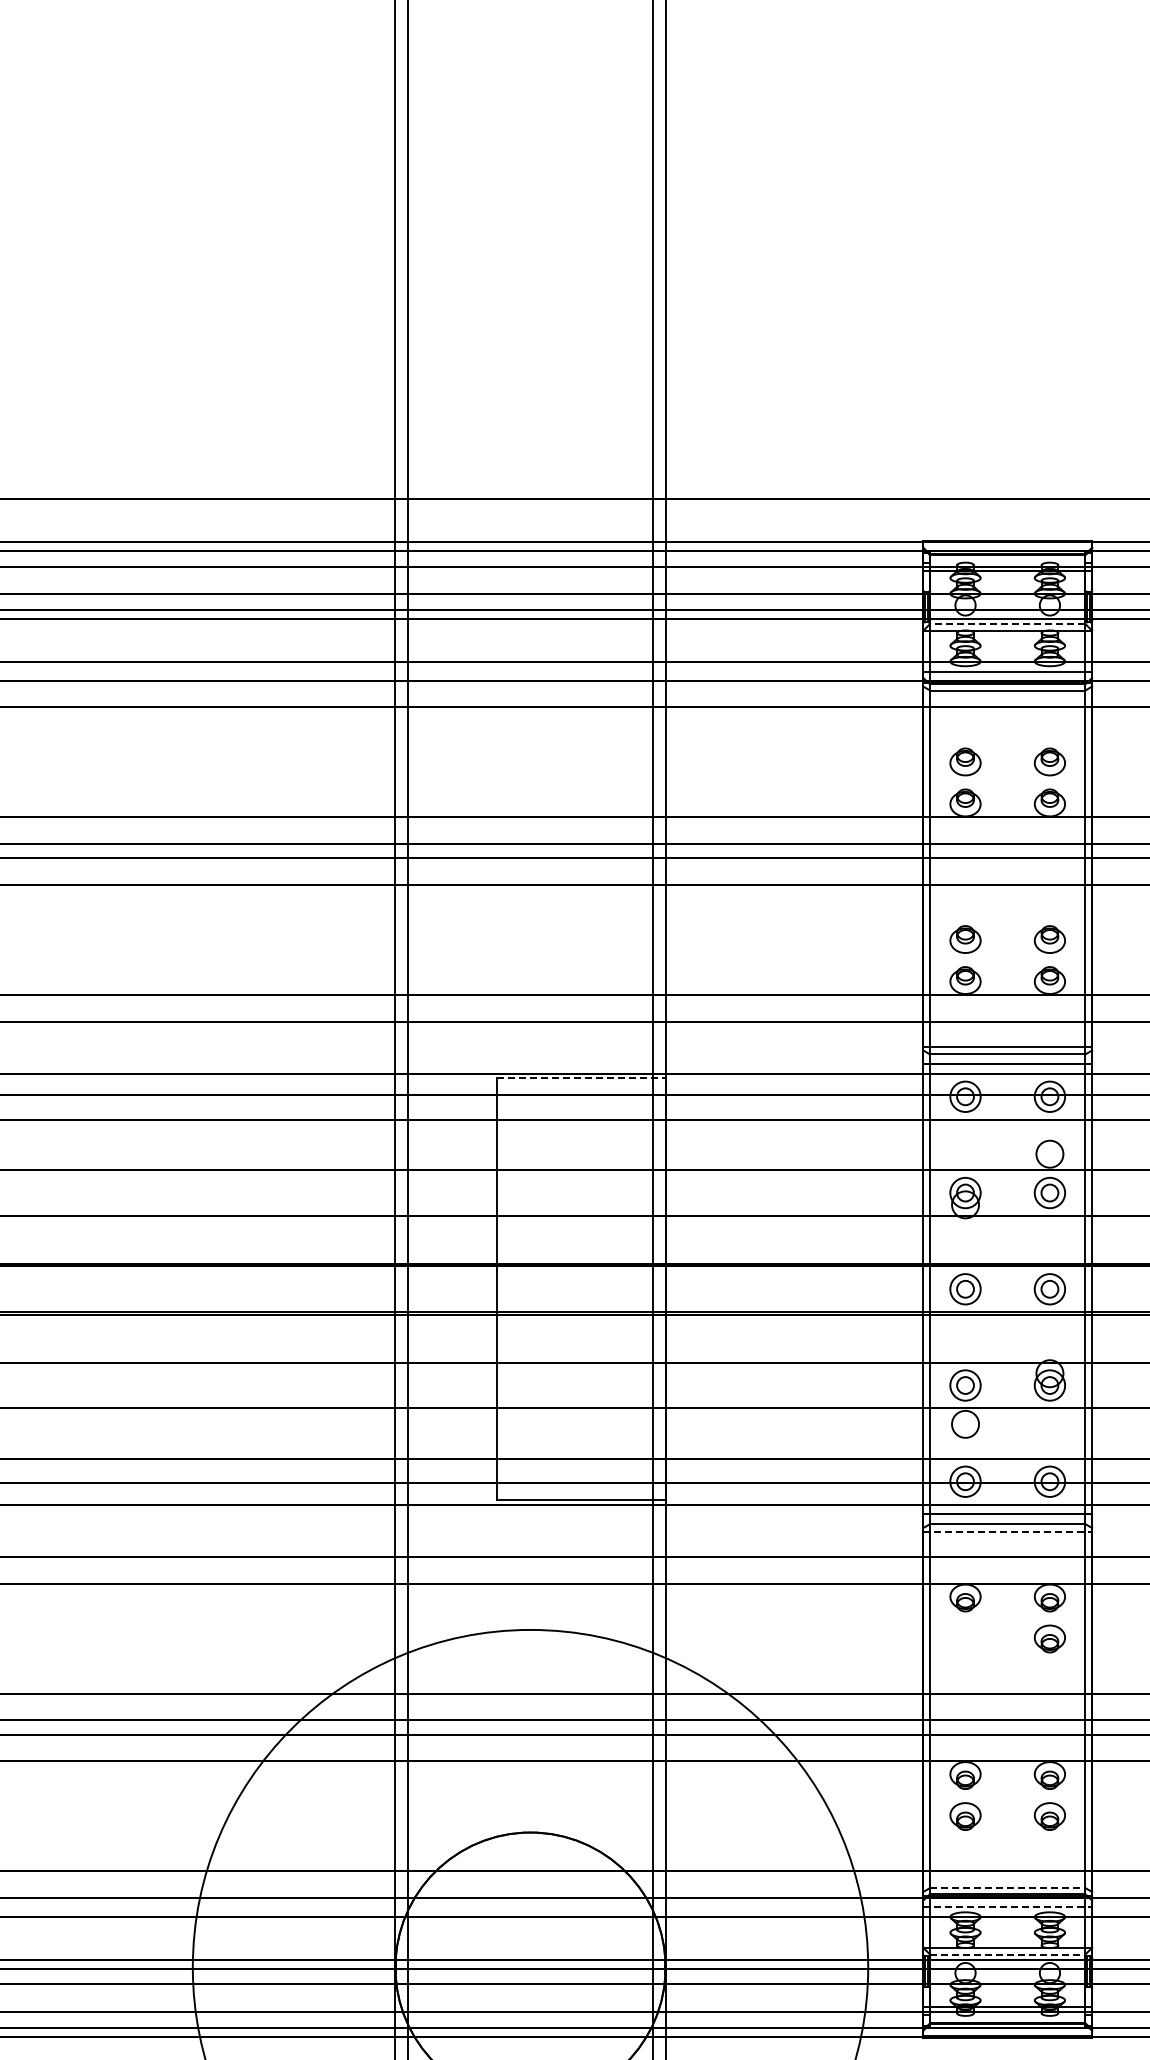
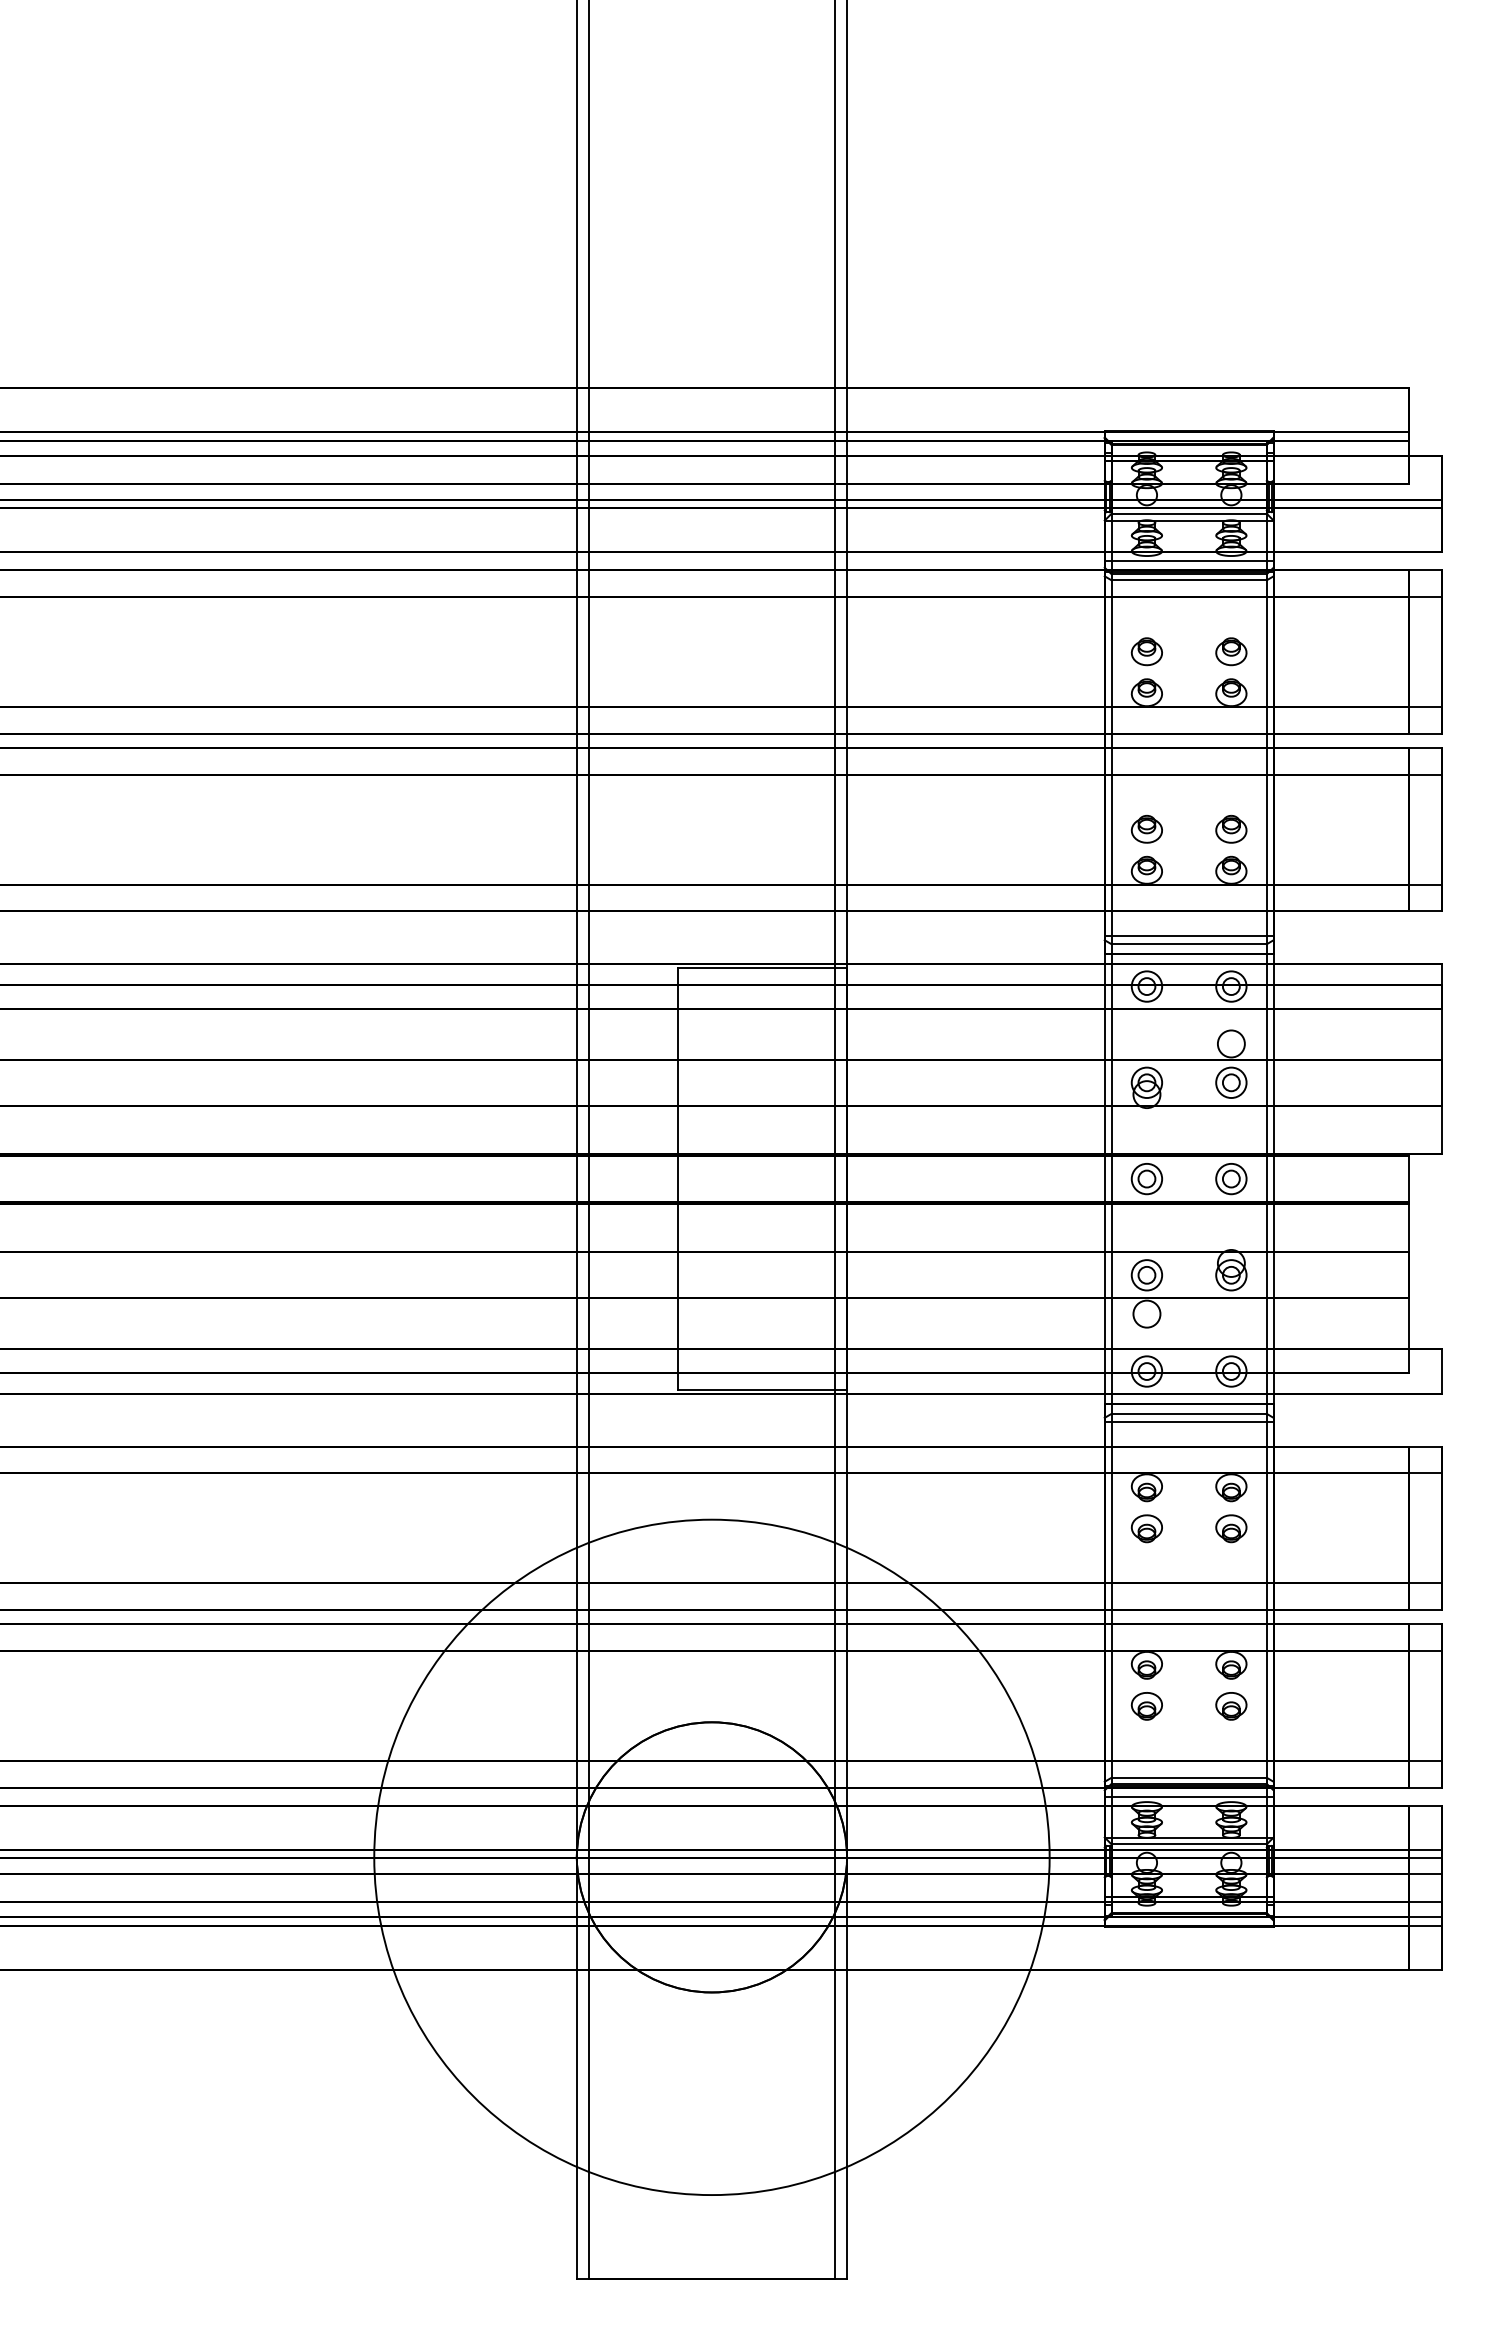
line: (1008, 623) -> (1189, 513), dashed -> solid
line: (582, 1078) -> (763, 968), dashed -> solid
line: (1008, 1531) -> (1189, 1421), dashed -> solid
part: (965, 1638) -> (1146, 1528), added
line: (1008, 1887) -> (1189, 1777), dashed -> solid
line: (1008, 1906) -> (1189, 1796), dashed -> solid
line: (1008, 1954) -> (1189, 1844), dashed -> solid

